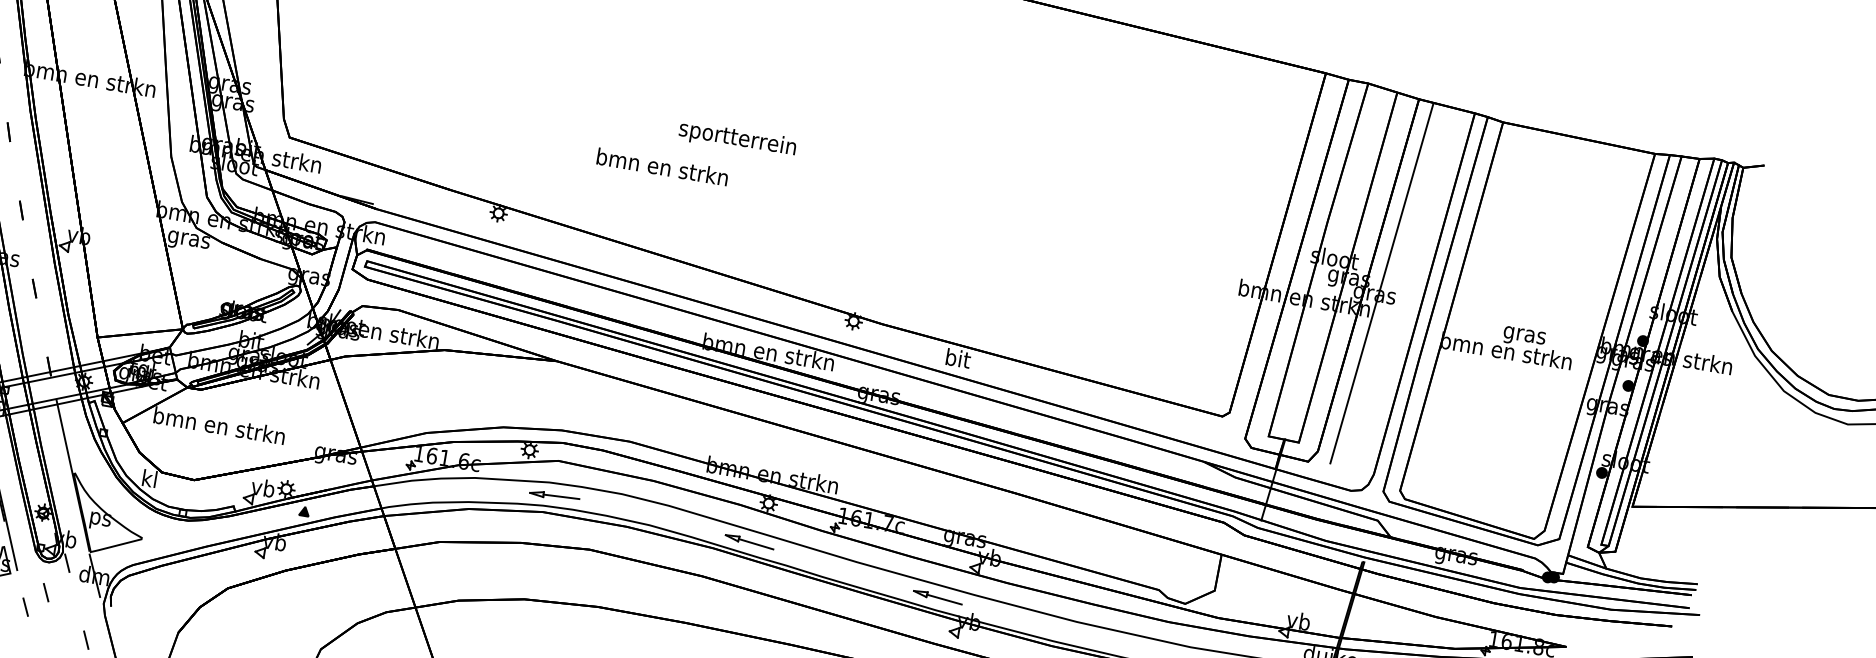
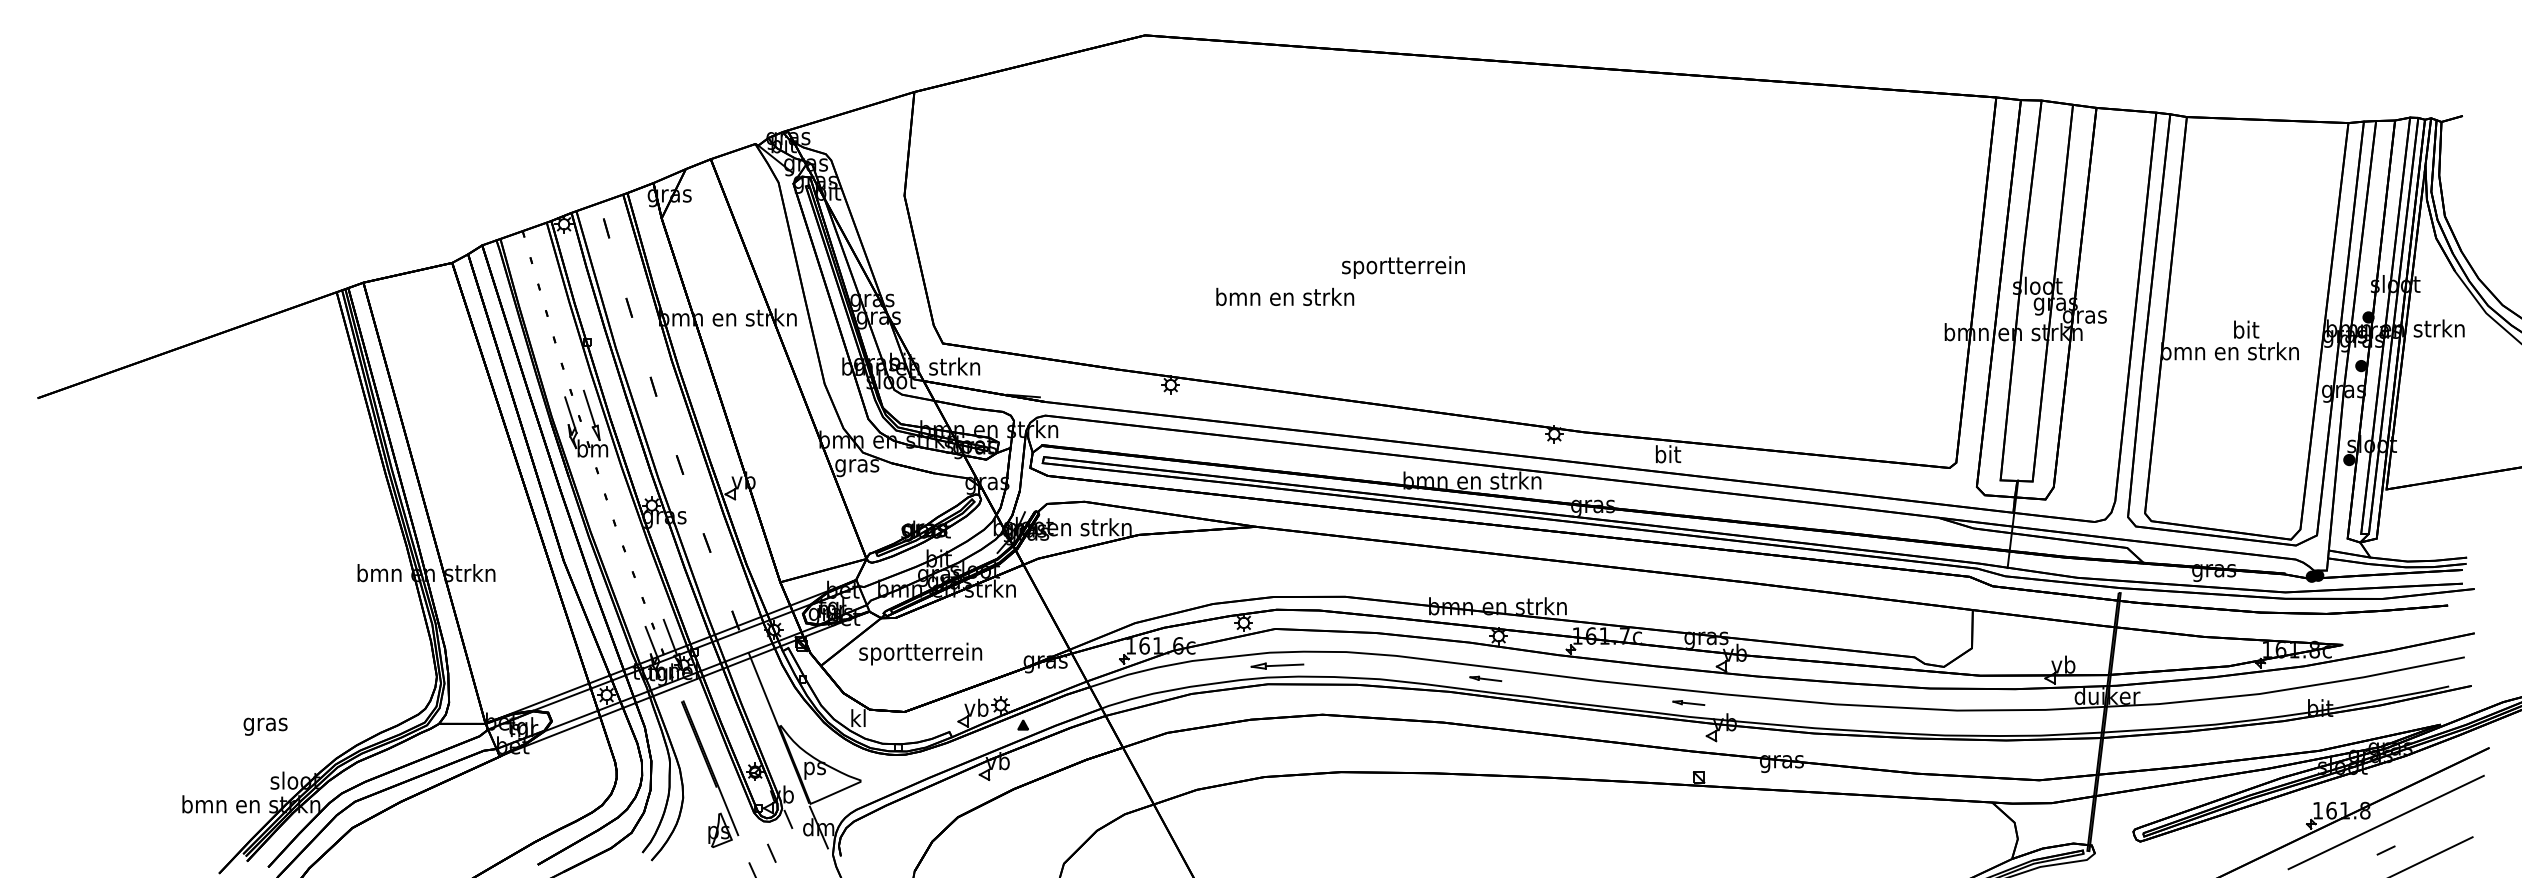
text: (663, 166) -> (1285, 296), moved
line: (1381, 283) -> (2089, 303), removed
text: (1524, 334) -> (2245, 331), gras -> bit
text: (218, 427) -> (920, 653), bmn en strkn -> sportterrein
part: (749, 541) -> (1485, 678), size x0.6
part: (937, 596) -> (1688, 702), size x0.6

